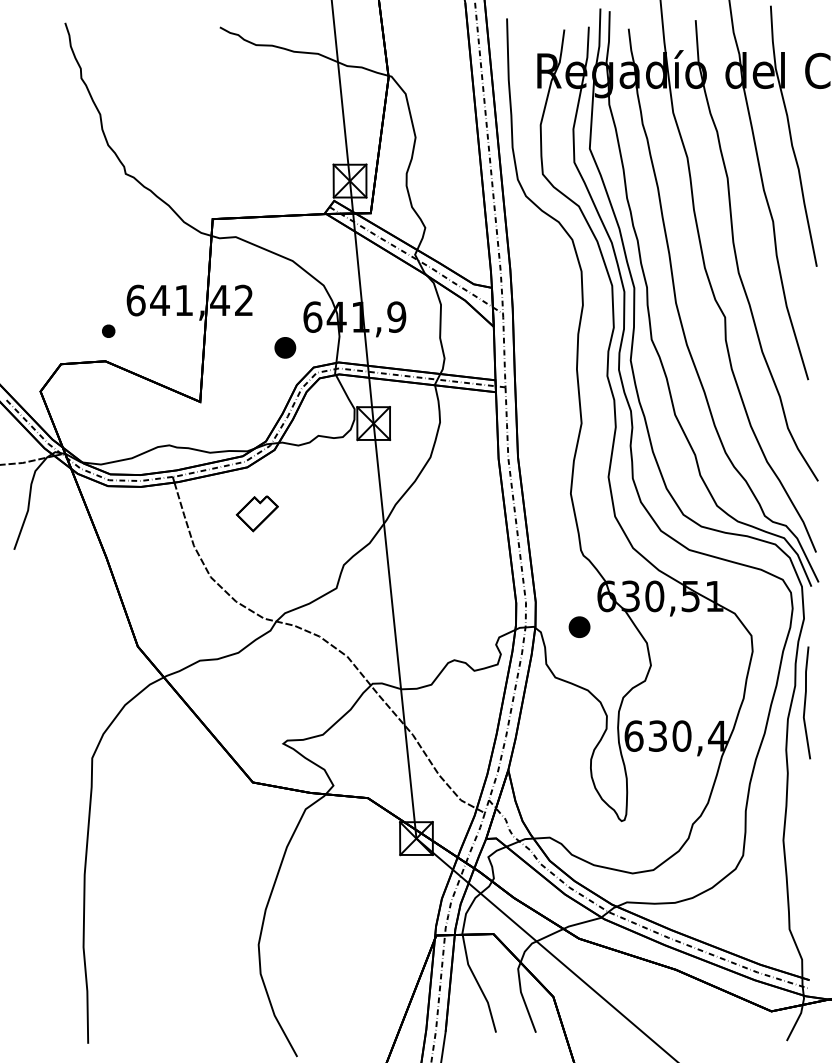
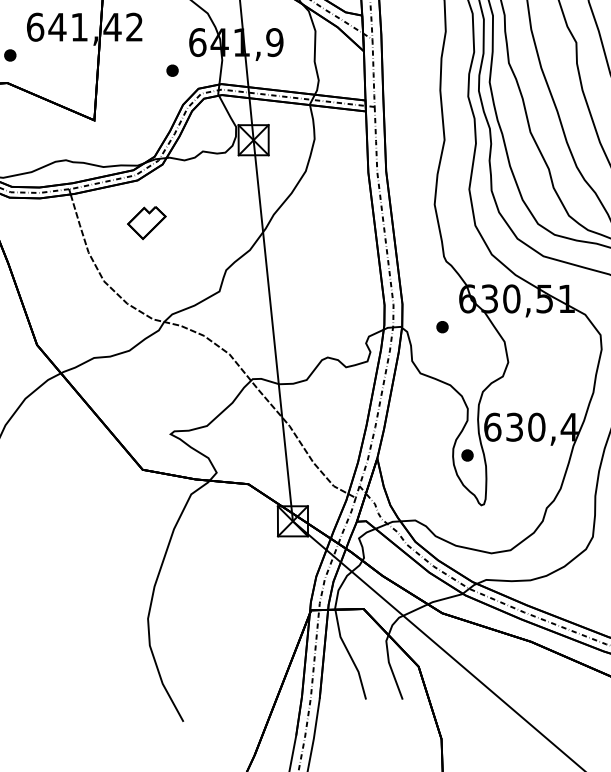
part: (285, 347) -> (172, 70), size x0.62
part: (578, 626) -> (441, 326), size x0.62
part: (606, 766) -> (467, 455), added

